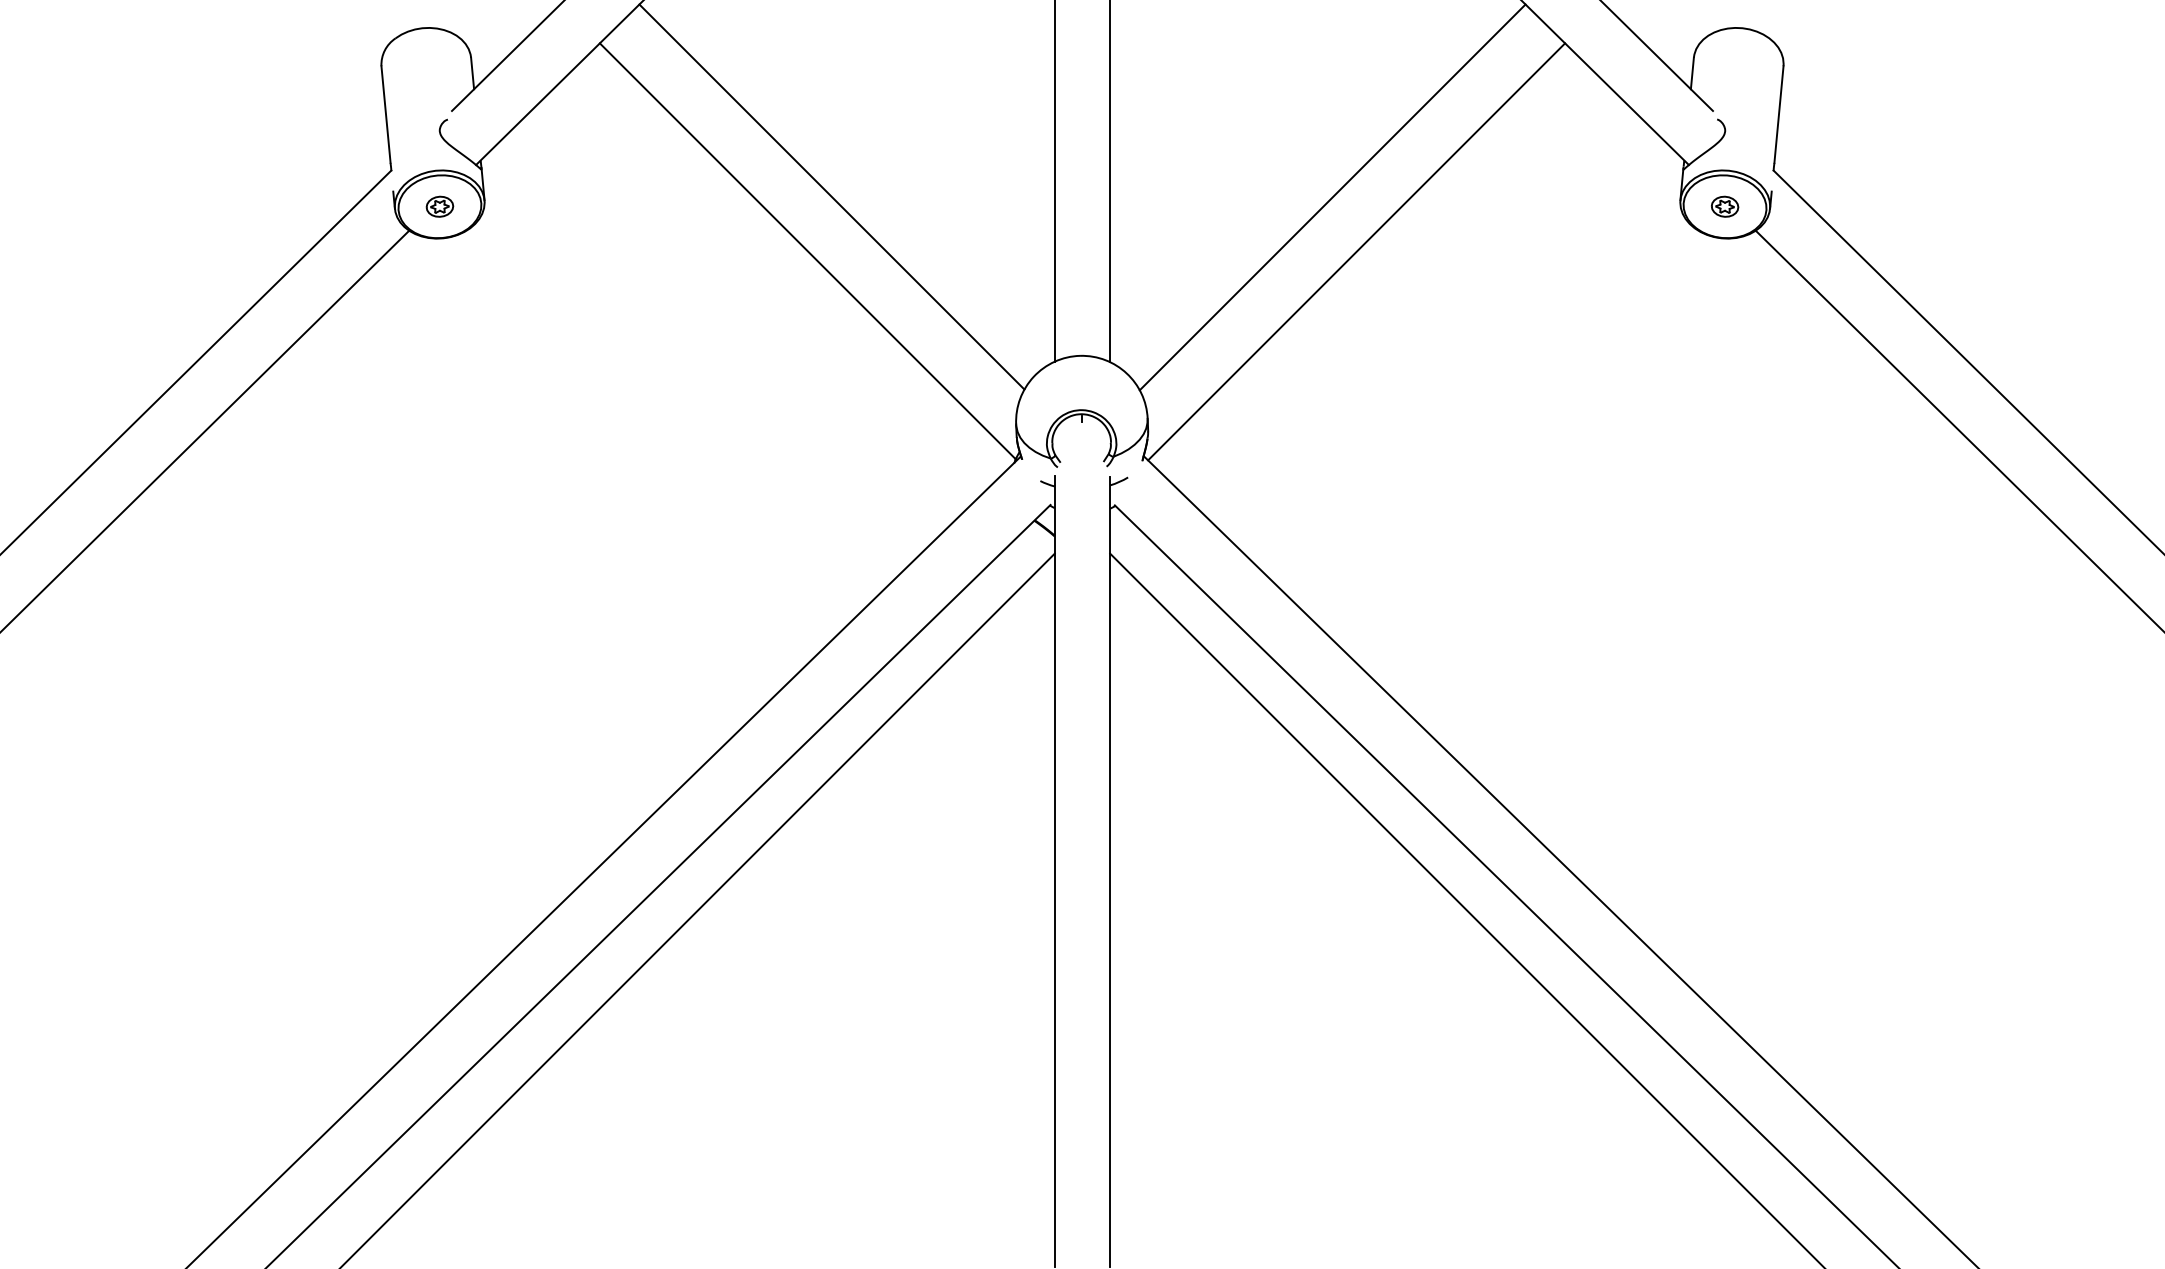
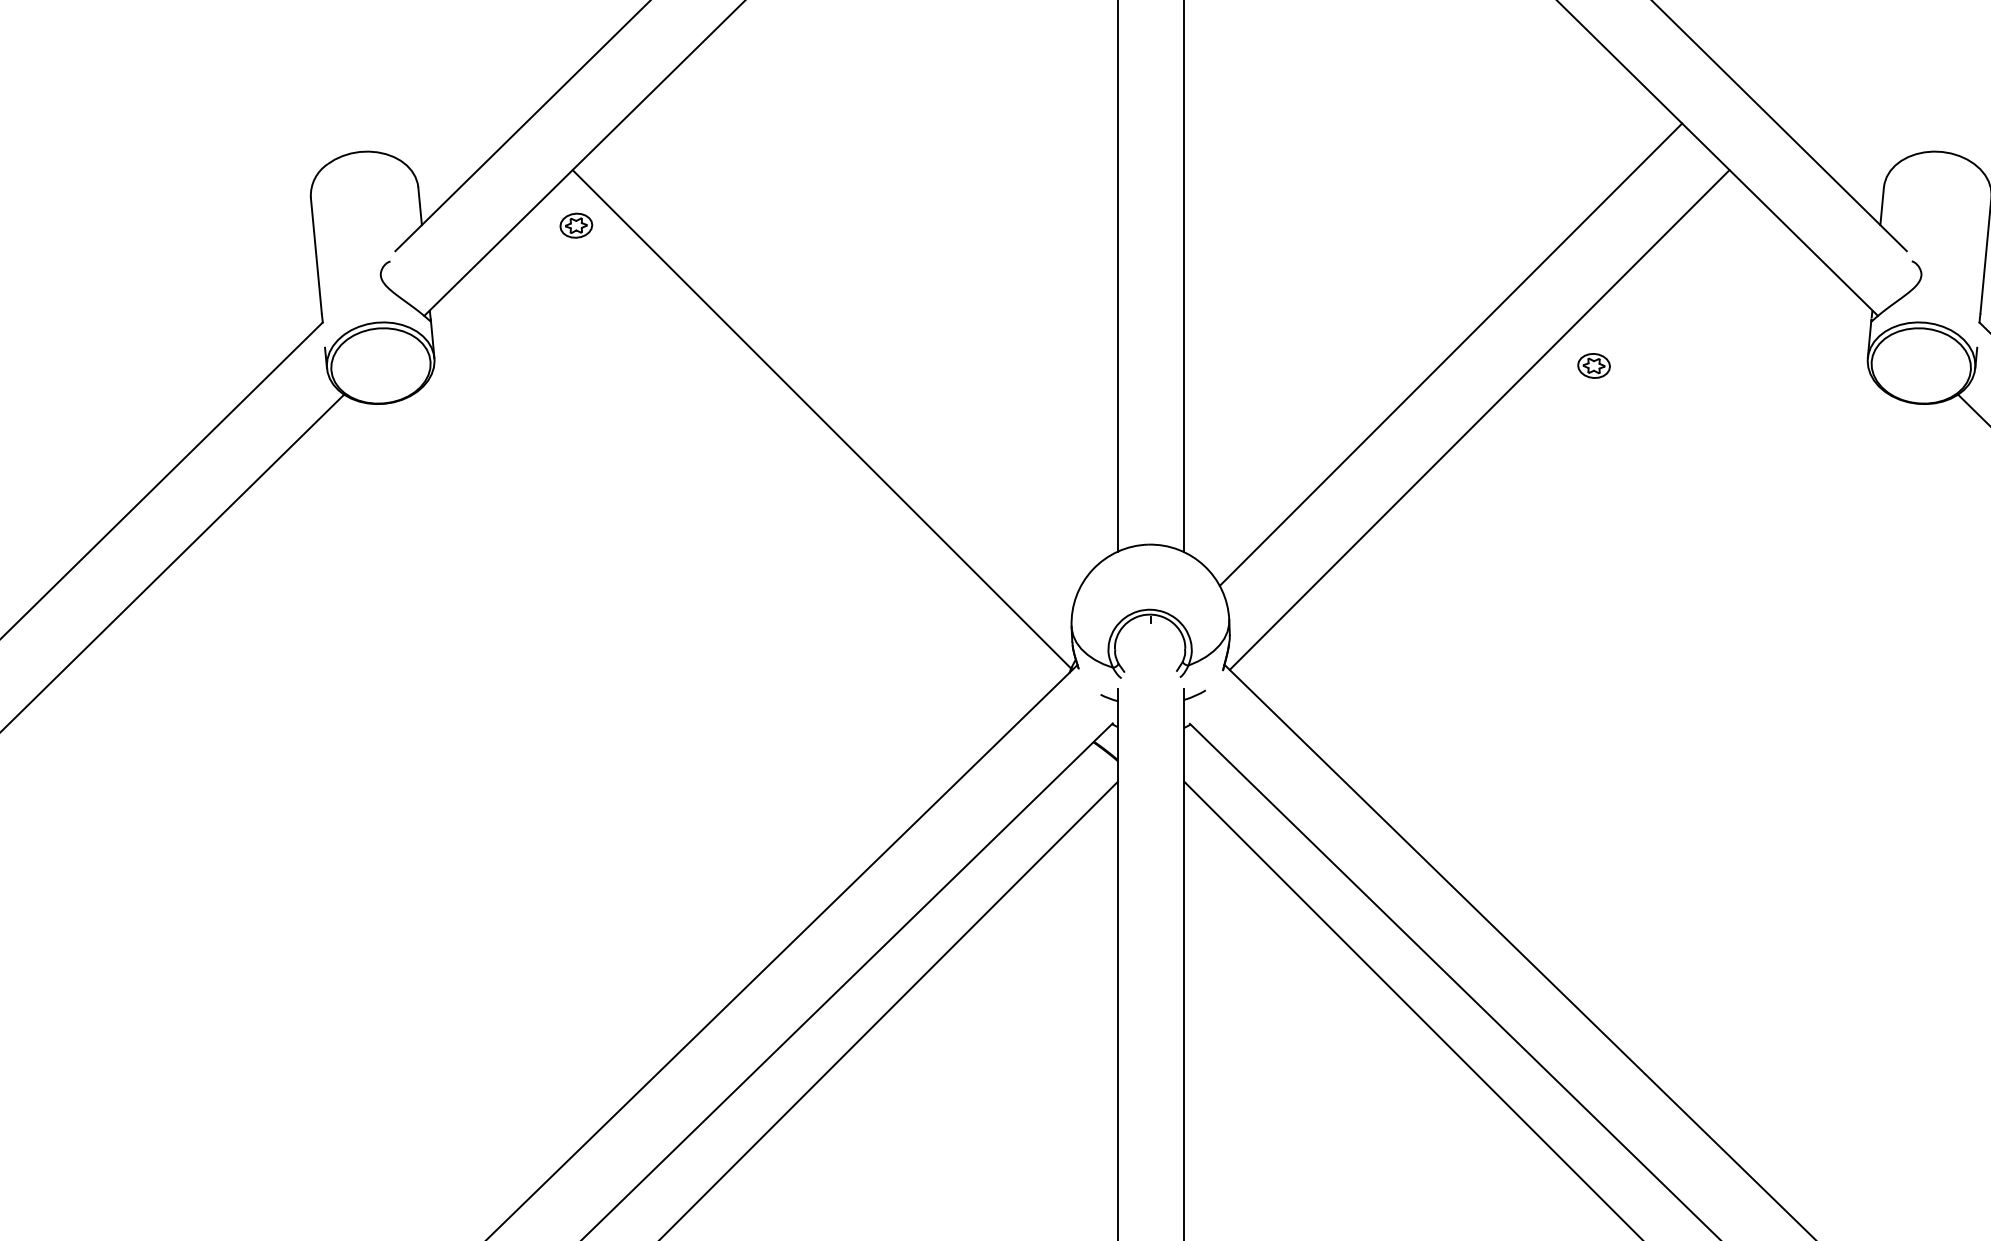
line: (831, 196) -> (850, 353), removed
part: (439, 206) -> (575, 225), moved
part: (1725, 206) -> (1594, 365), moved

